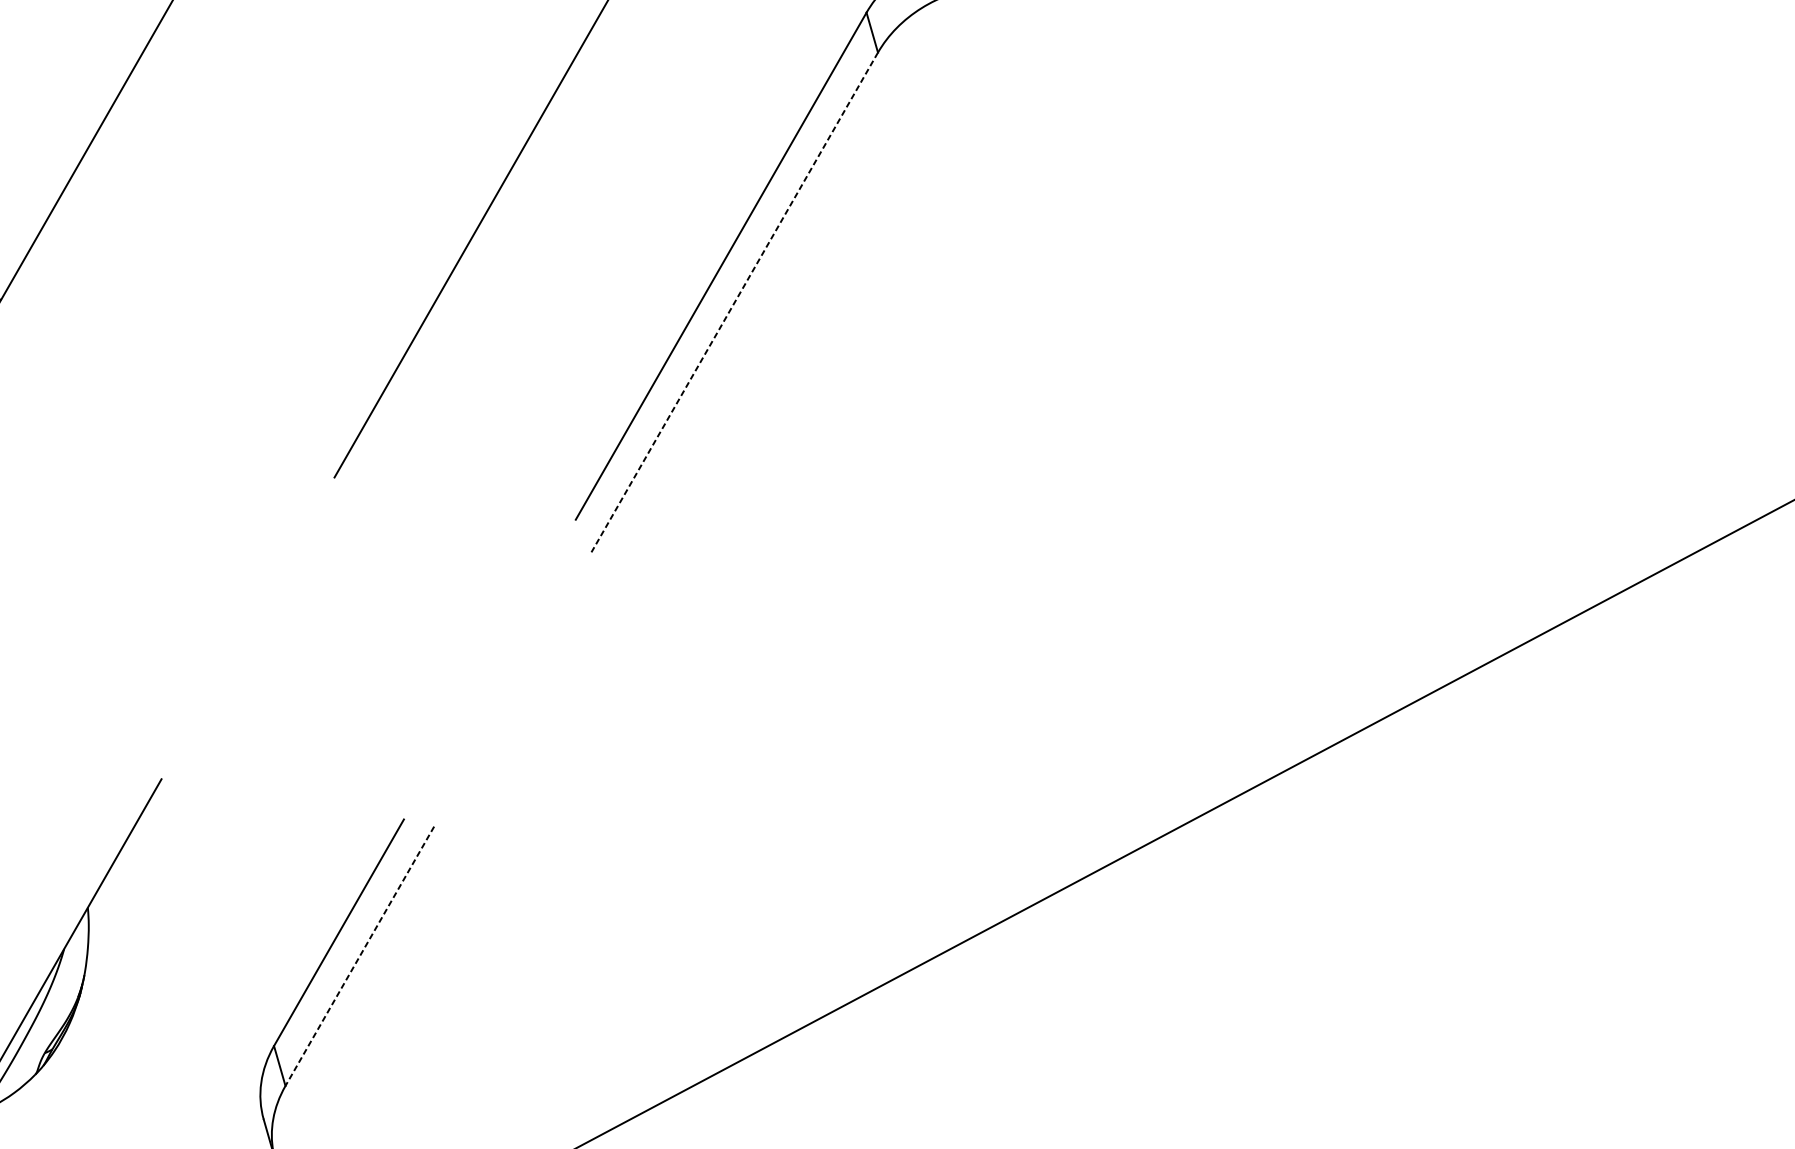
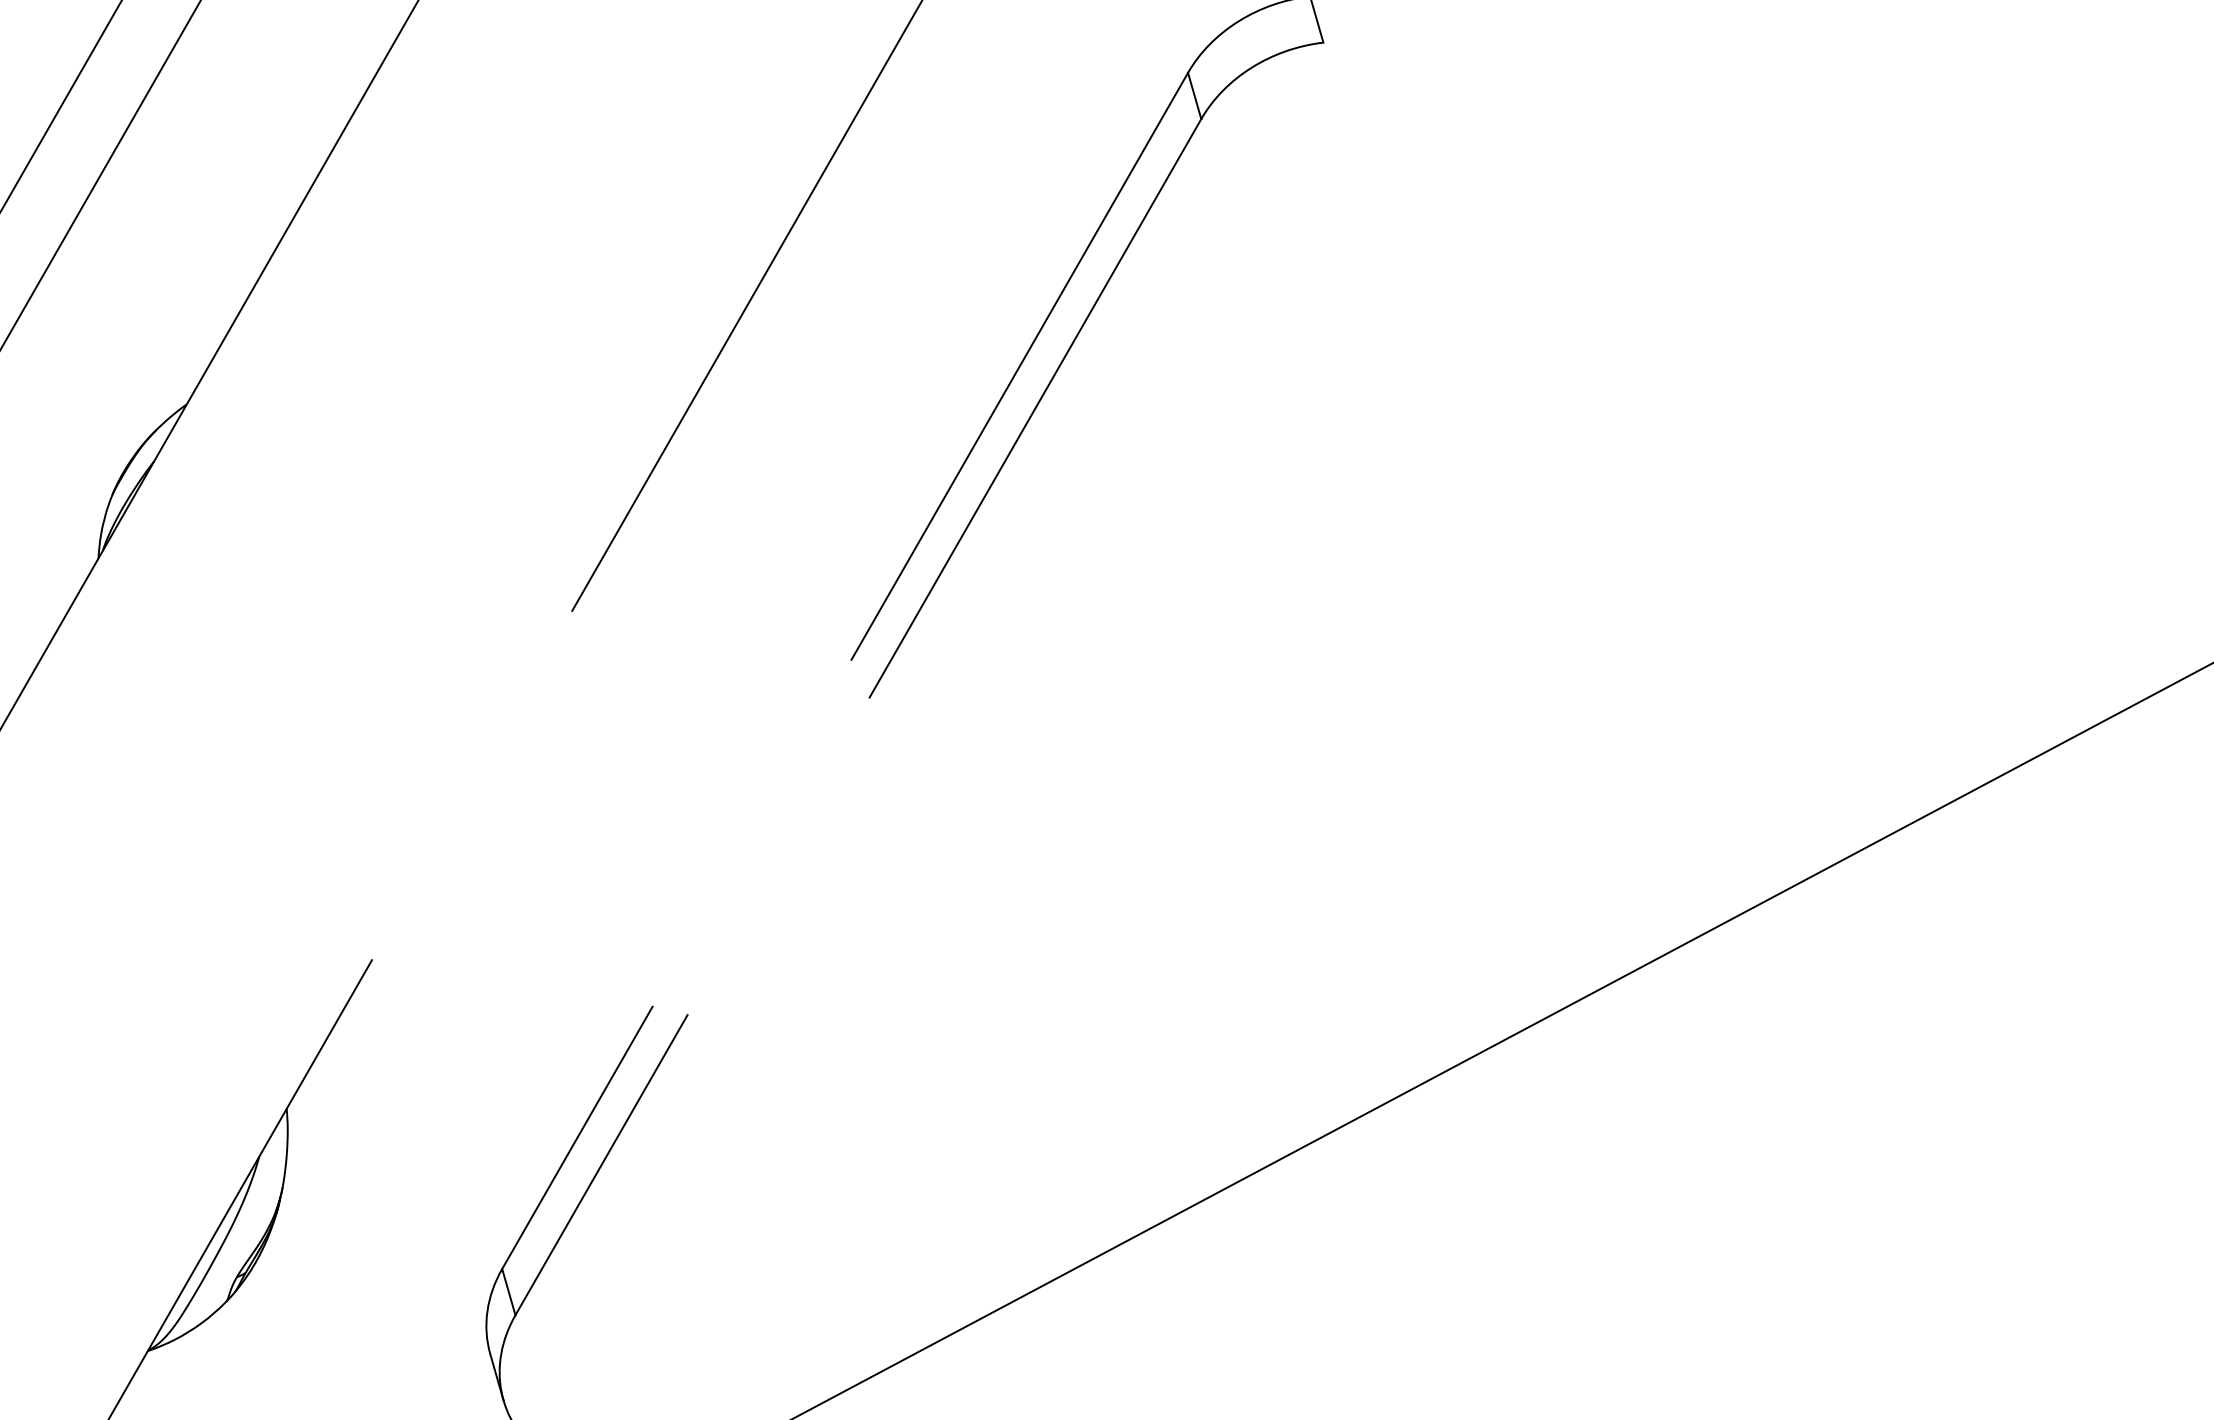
line: (734, 302) -> (1035, 408), dashed -> solid
line: (359, 956) -> (601, 1165), dashed -> solid

